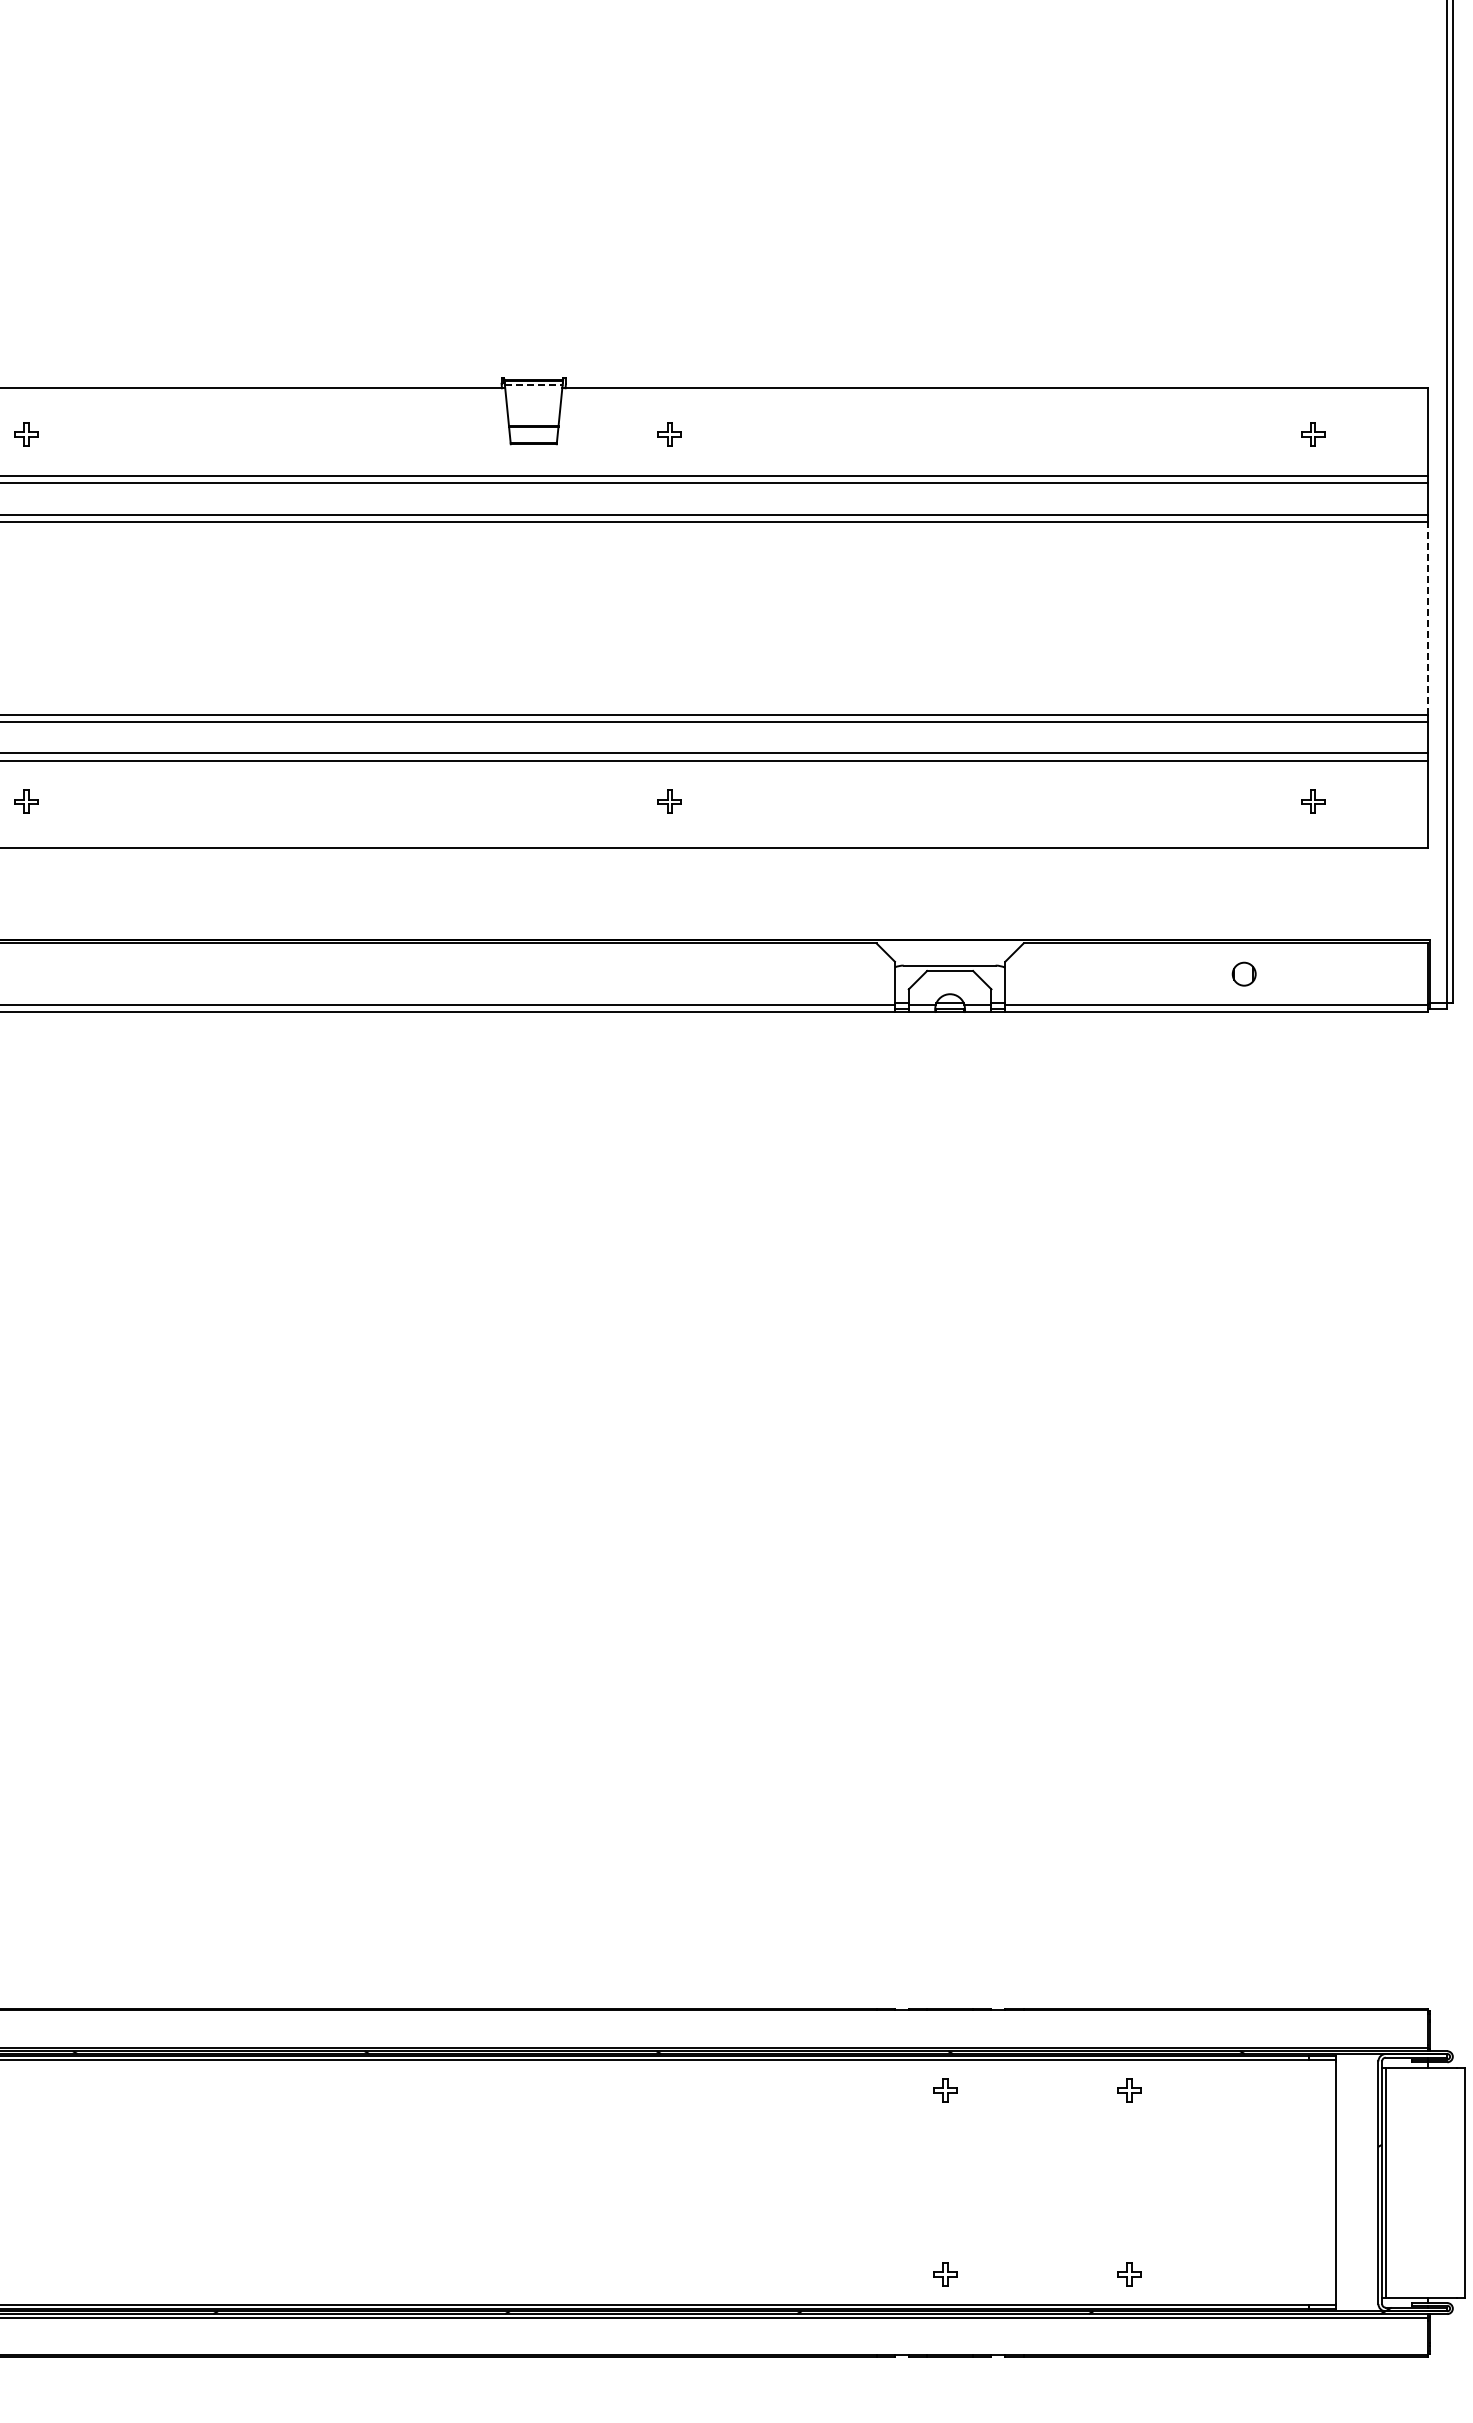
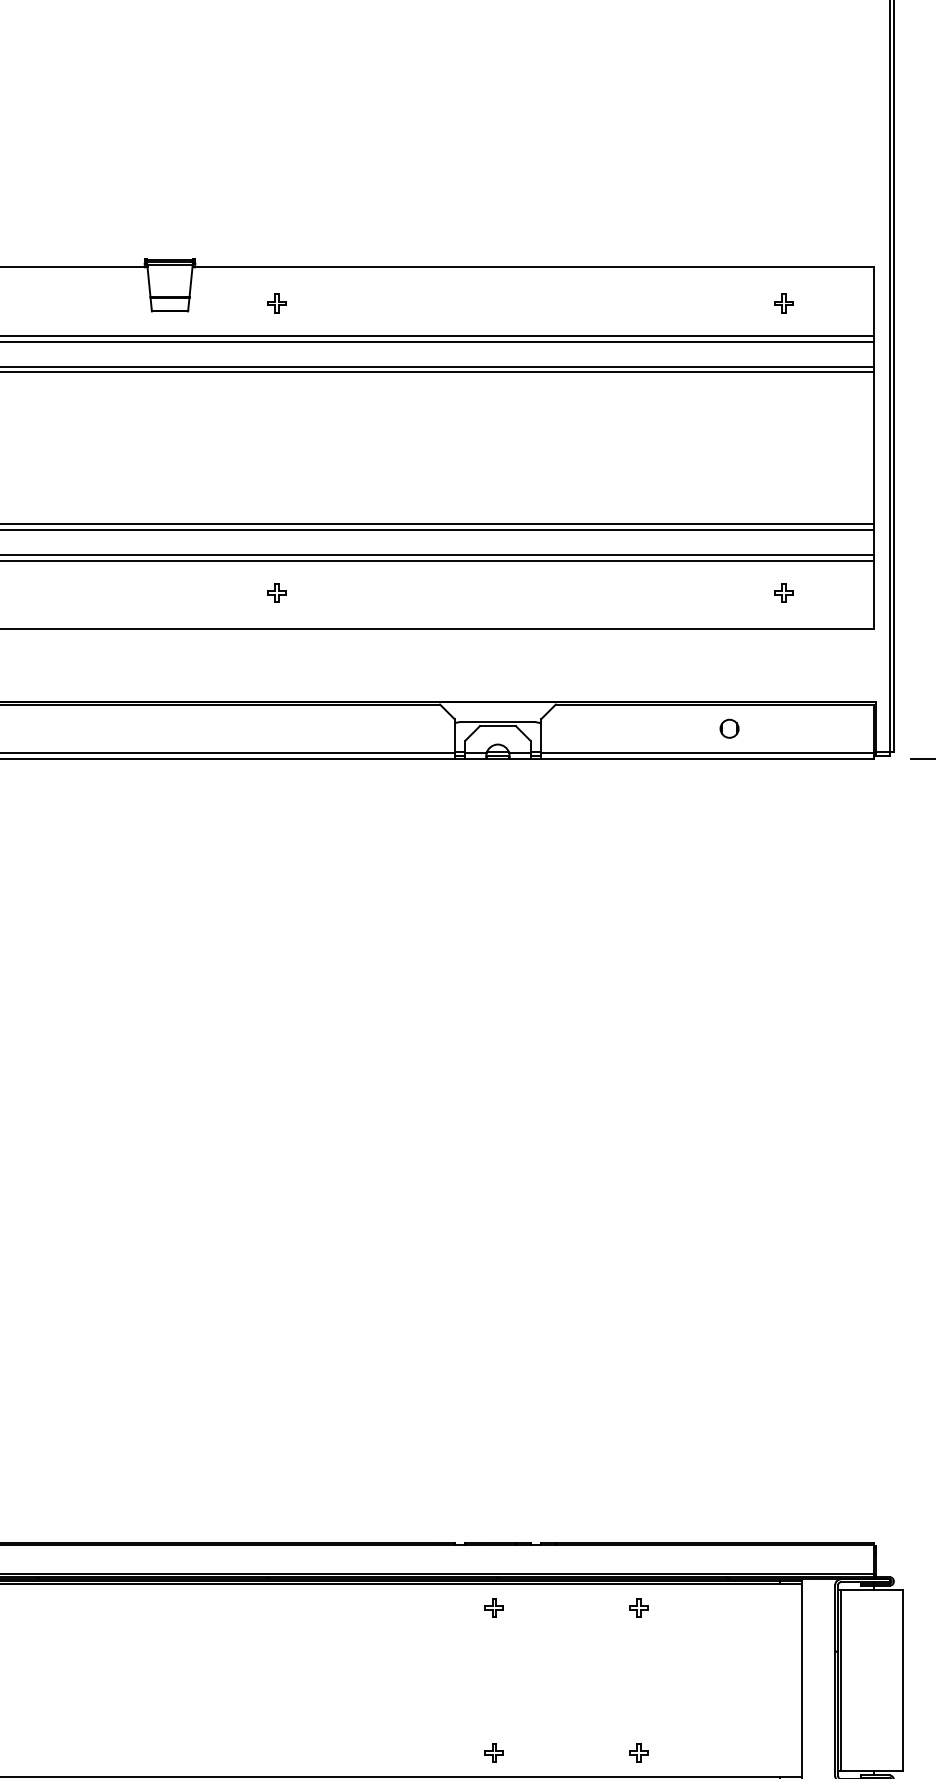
line: (533, 385) -> (169, 265), dashed -> solid
line: (1428, 618) -> (874, 448), dashed -> solid

